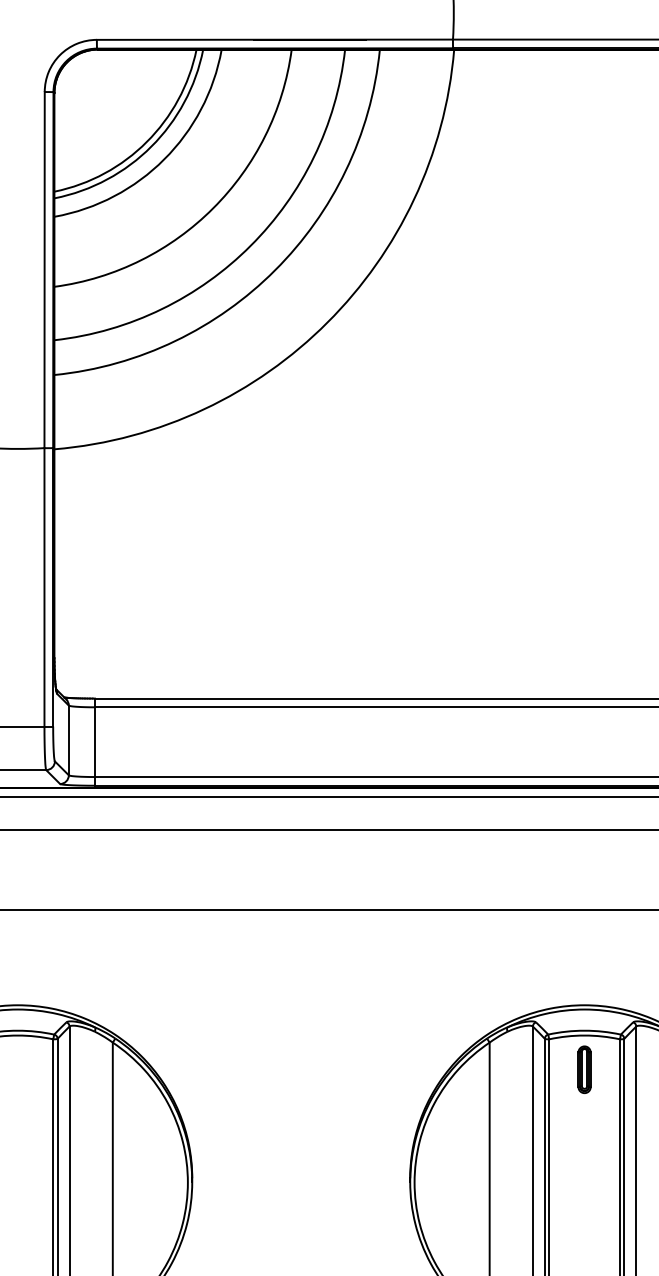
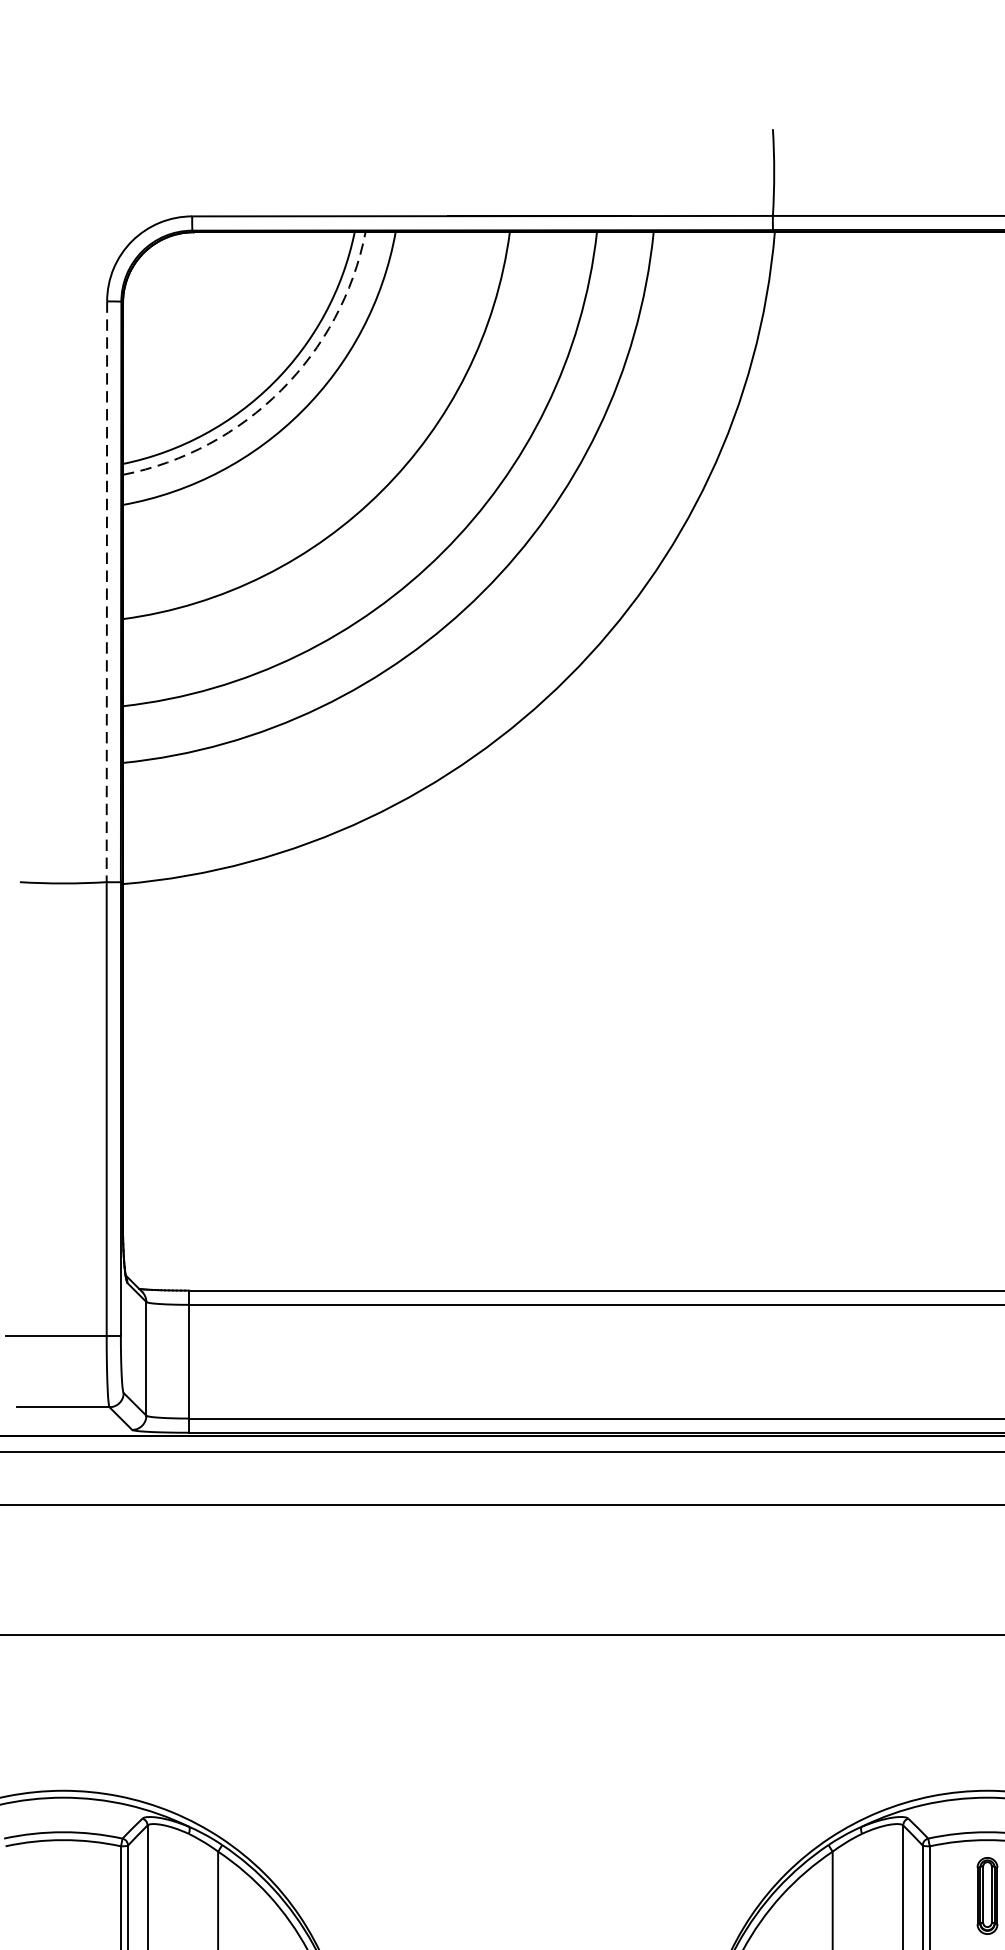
arc: (151, 146) -> (281, 390), solid -> dashed
line: (44, 270) -> (106, 592), solid -> dashed

